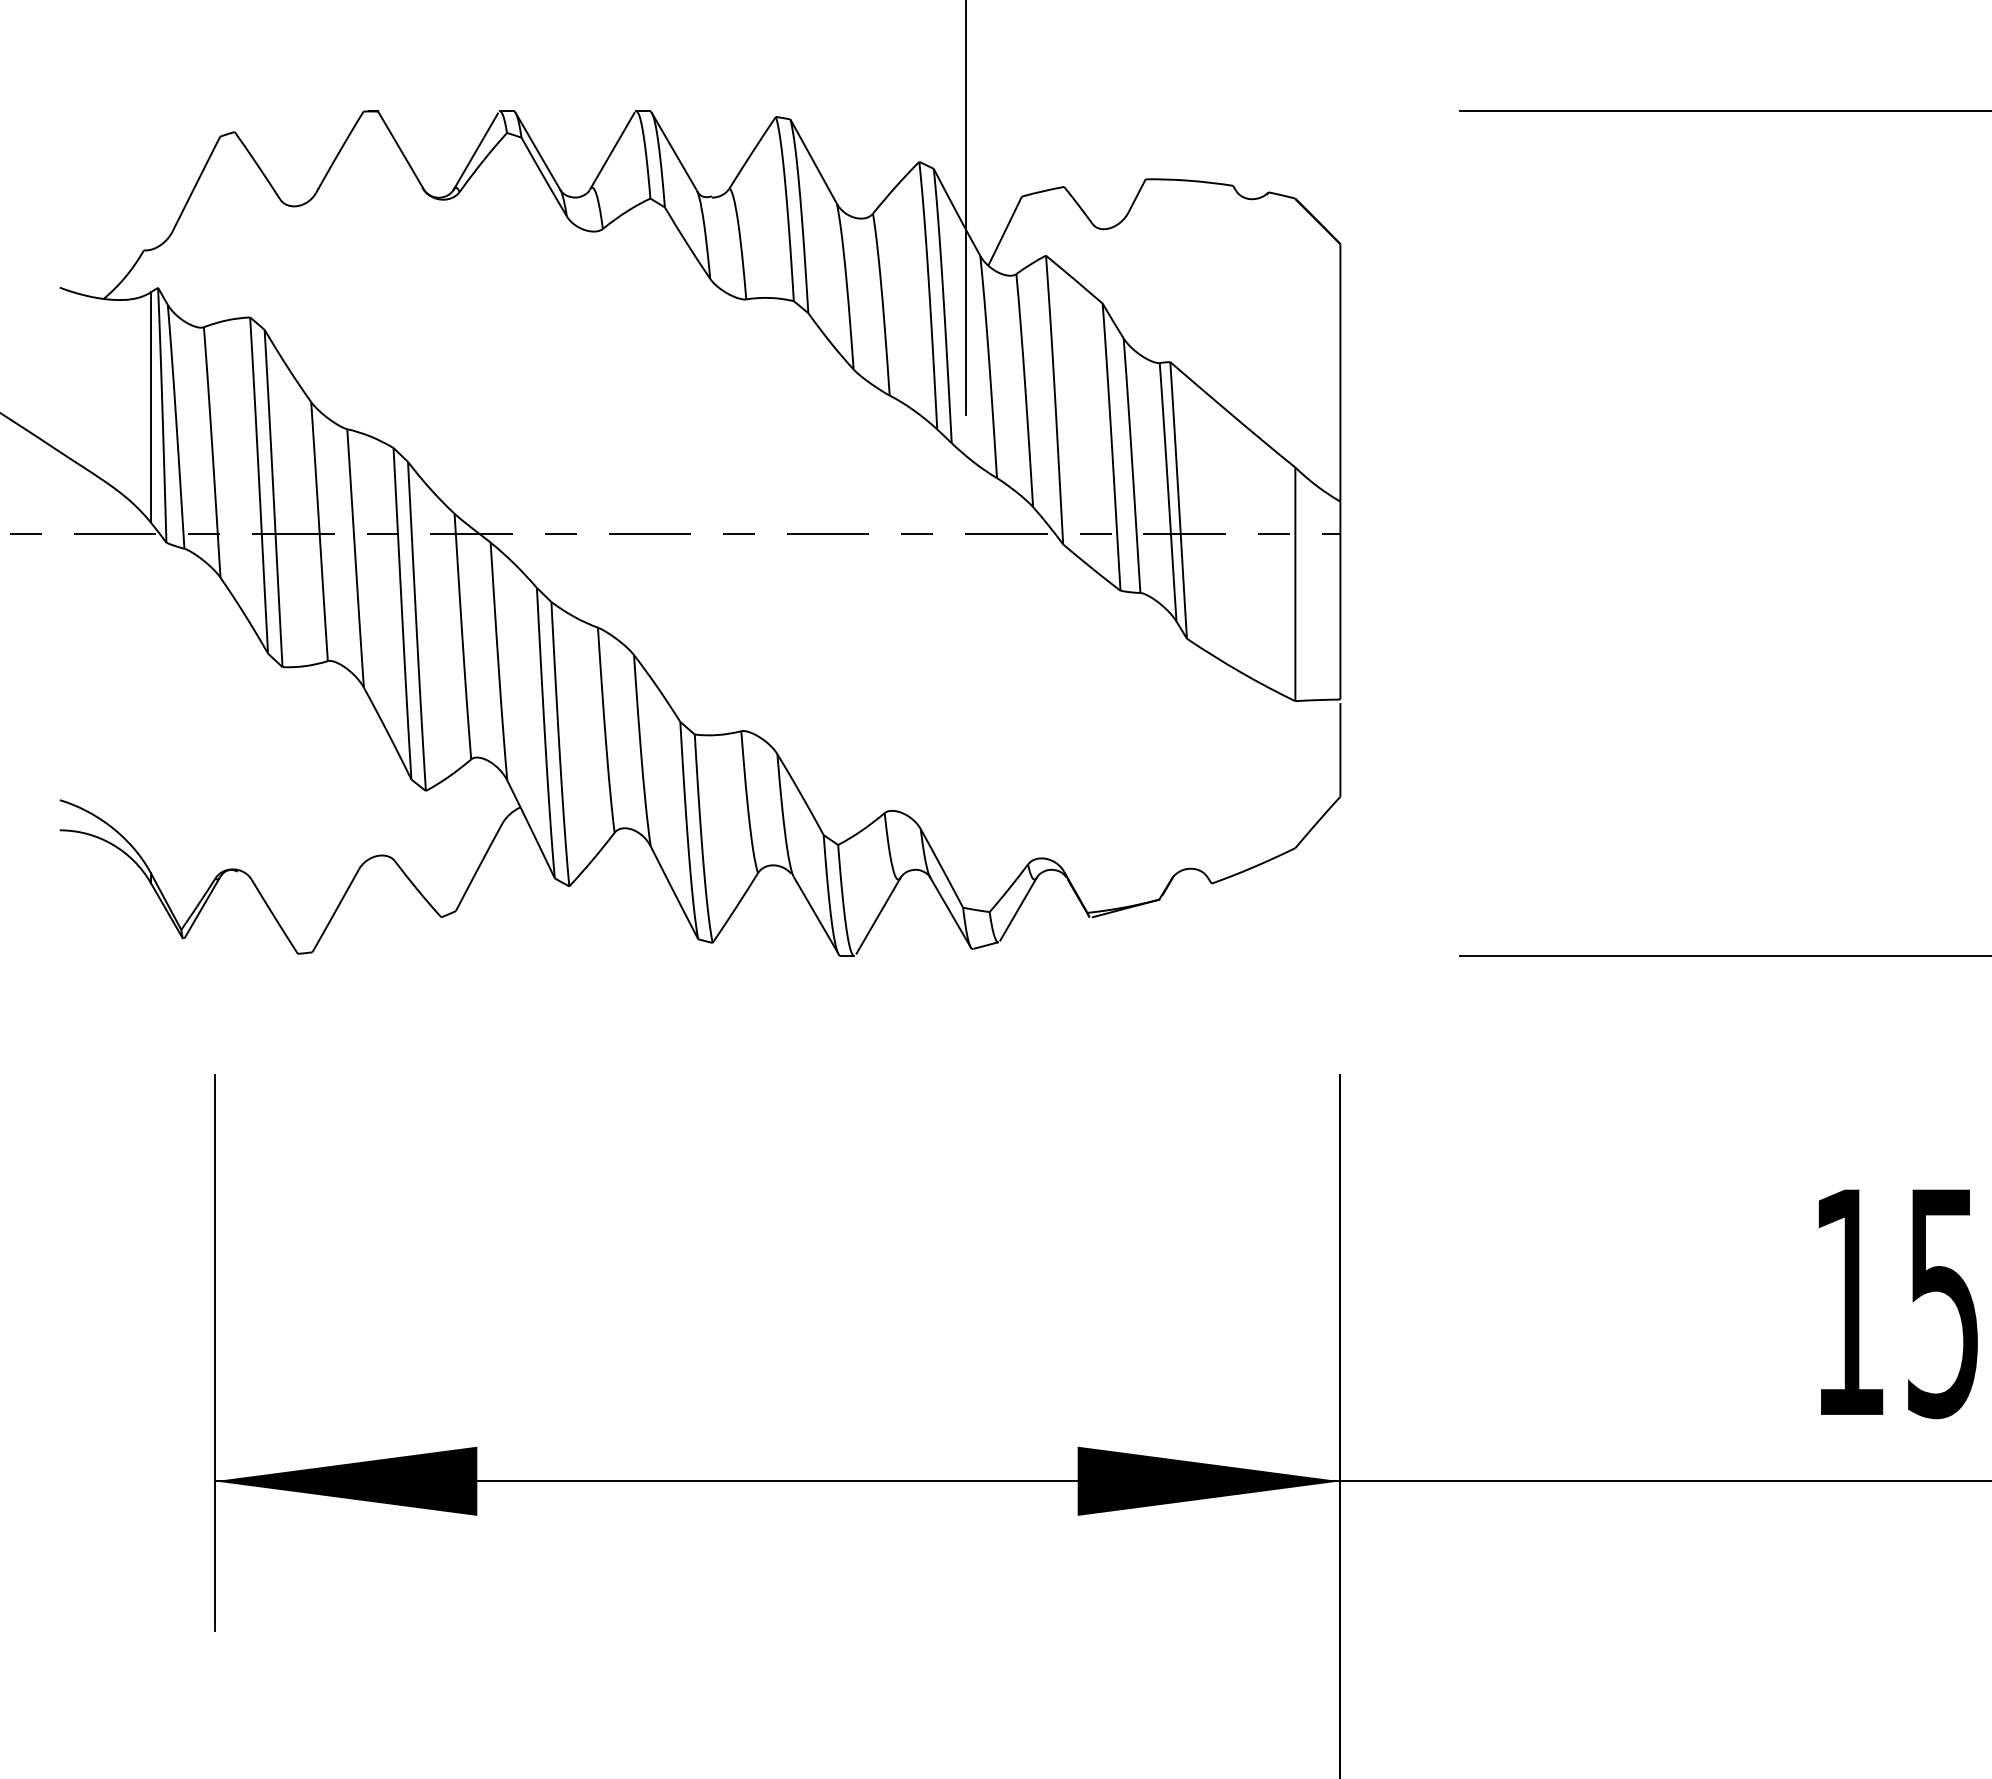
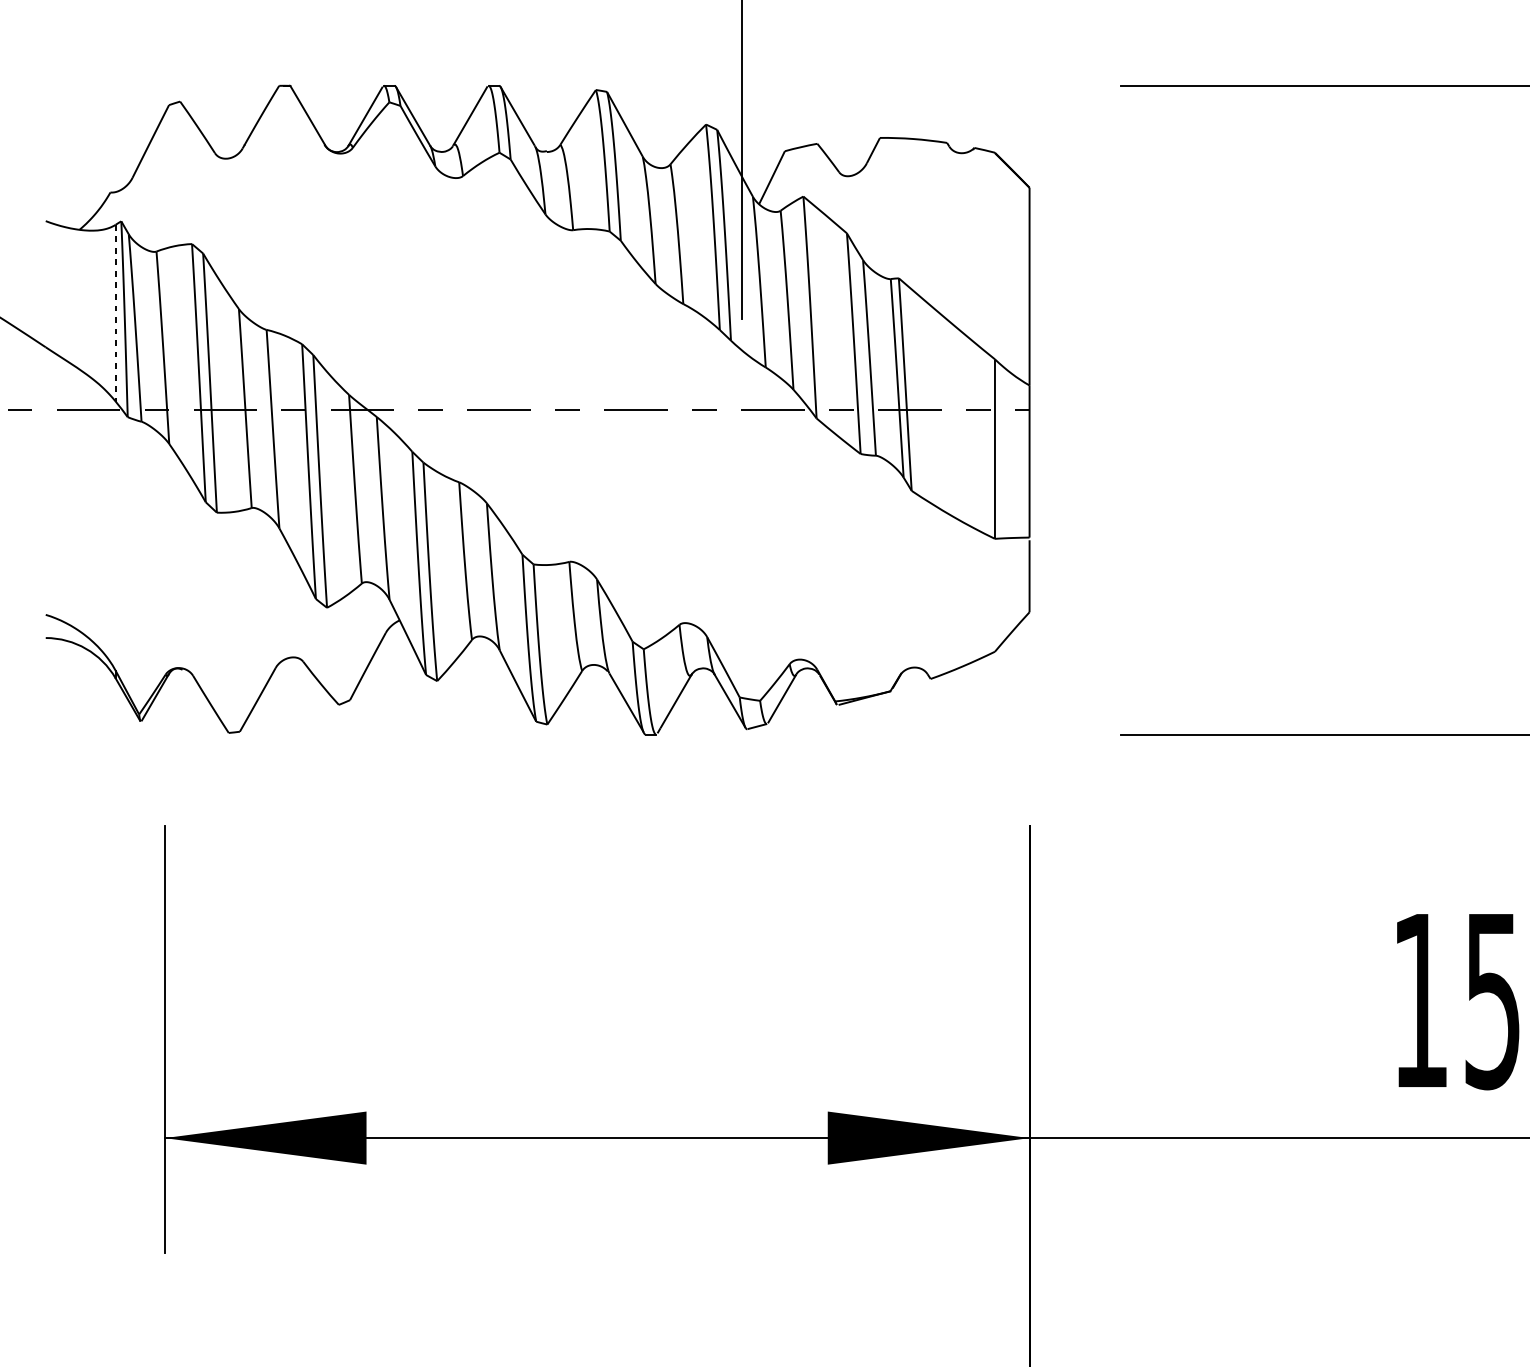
line: (150, 407) -> (115, 313), solid -> dashed

